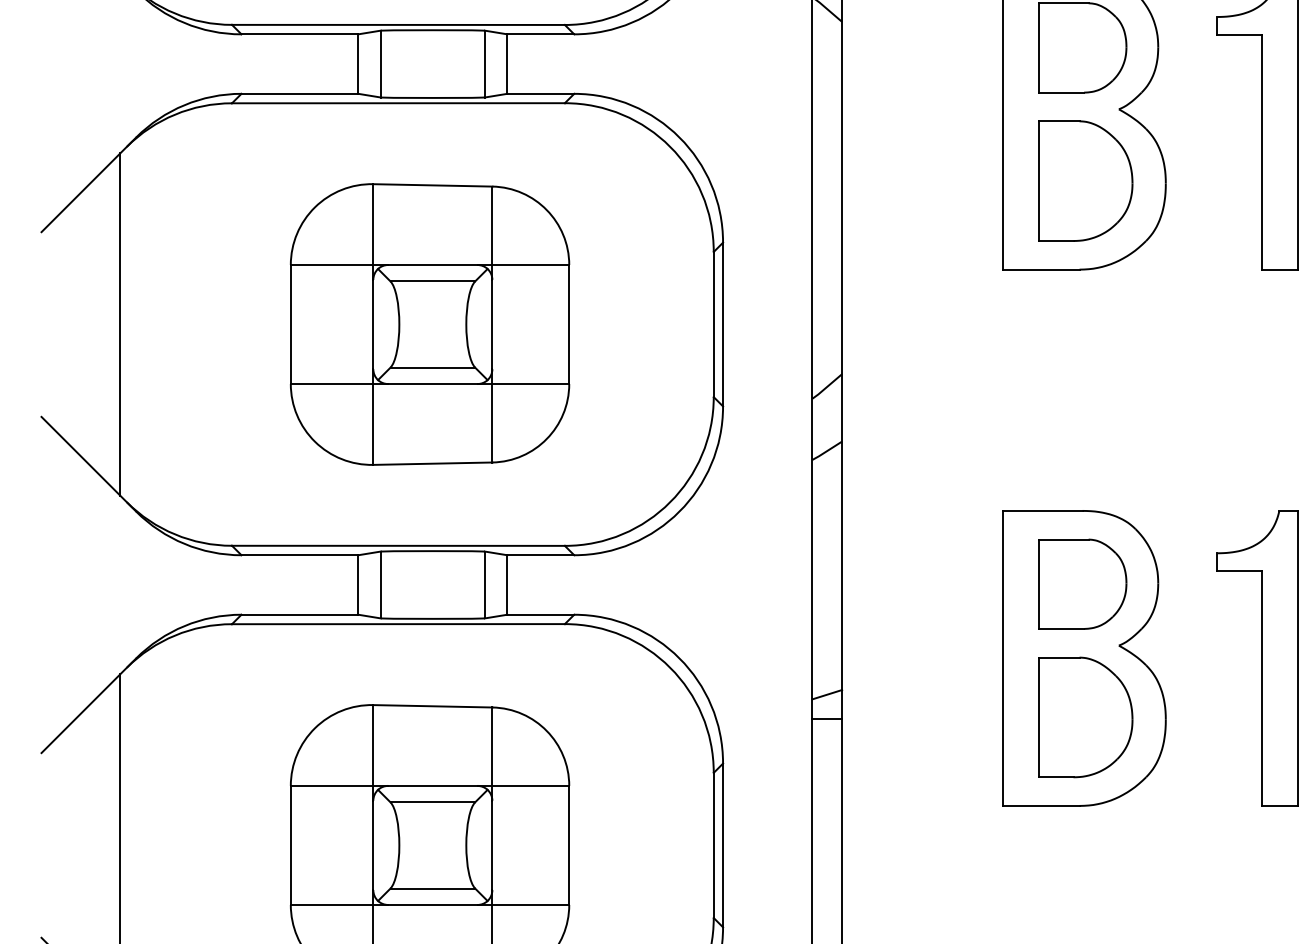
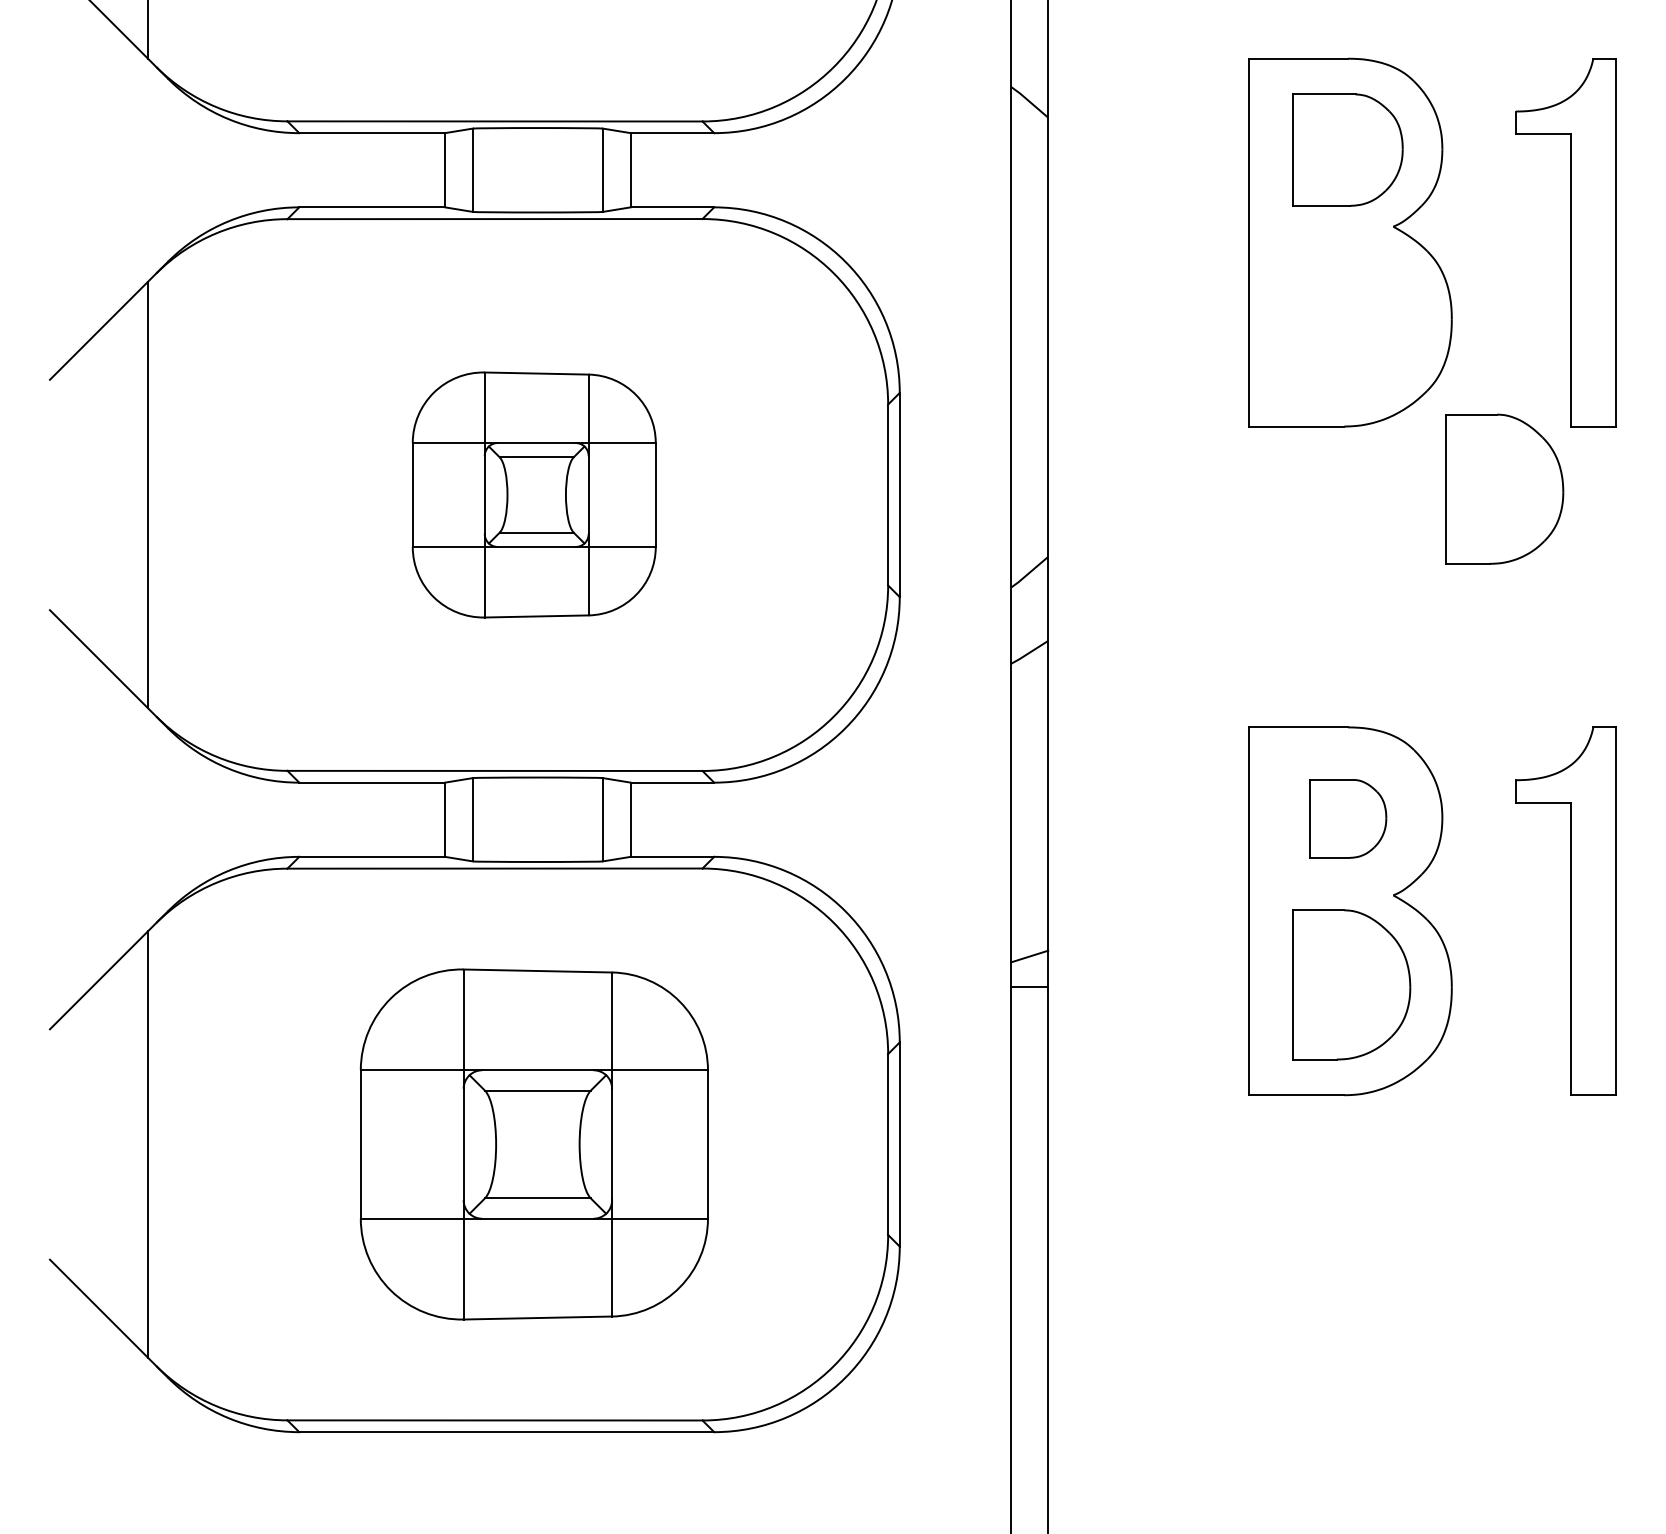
part: (1085, 180) -> (1504, 488), moved
part: (429, 324) -> (533, 494), size x0.7
part: (1082, 583) -> (1347, 818), size x0.7

